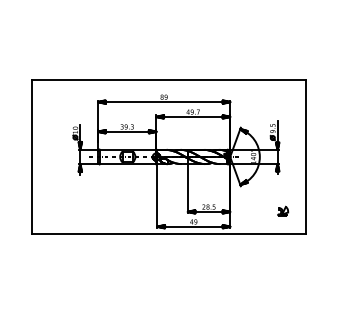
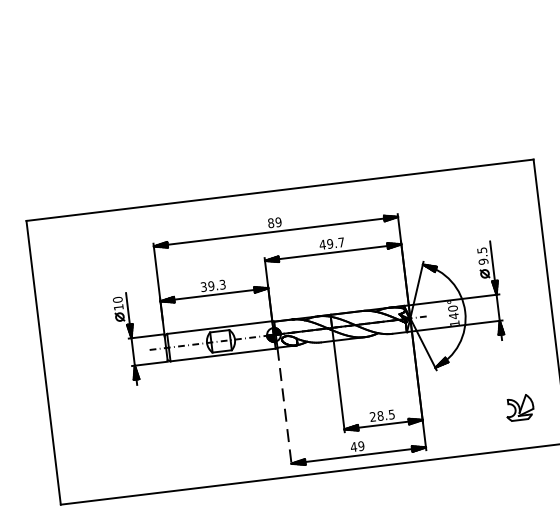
line: (157, 196) -> (284, 407), solid -> dashed
part: (283, 210) -> (520, 405), size x1.4

